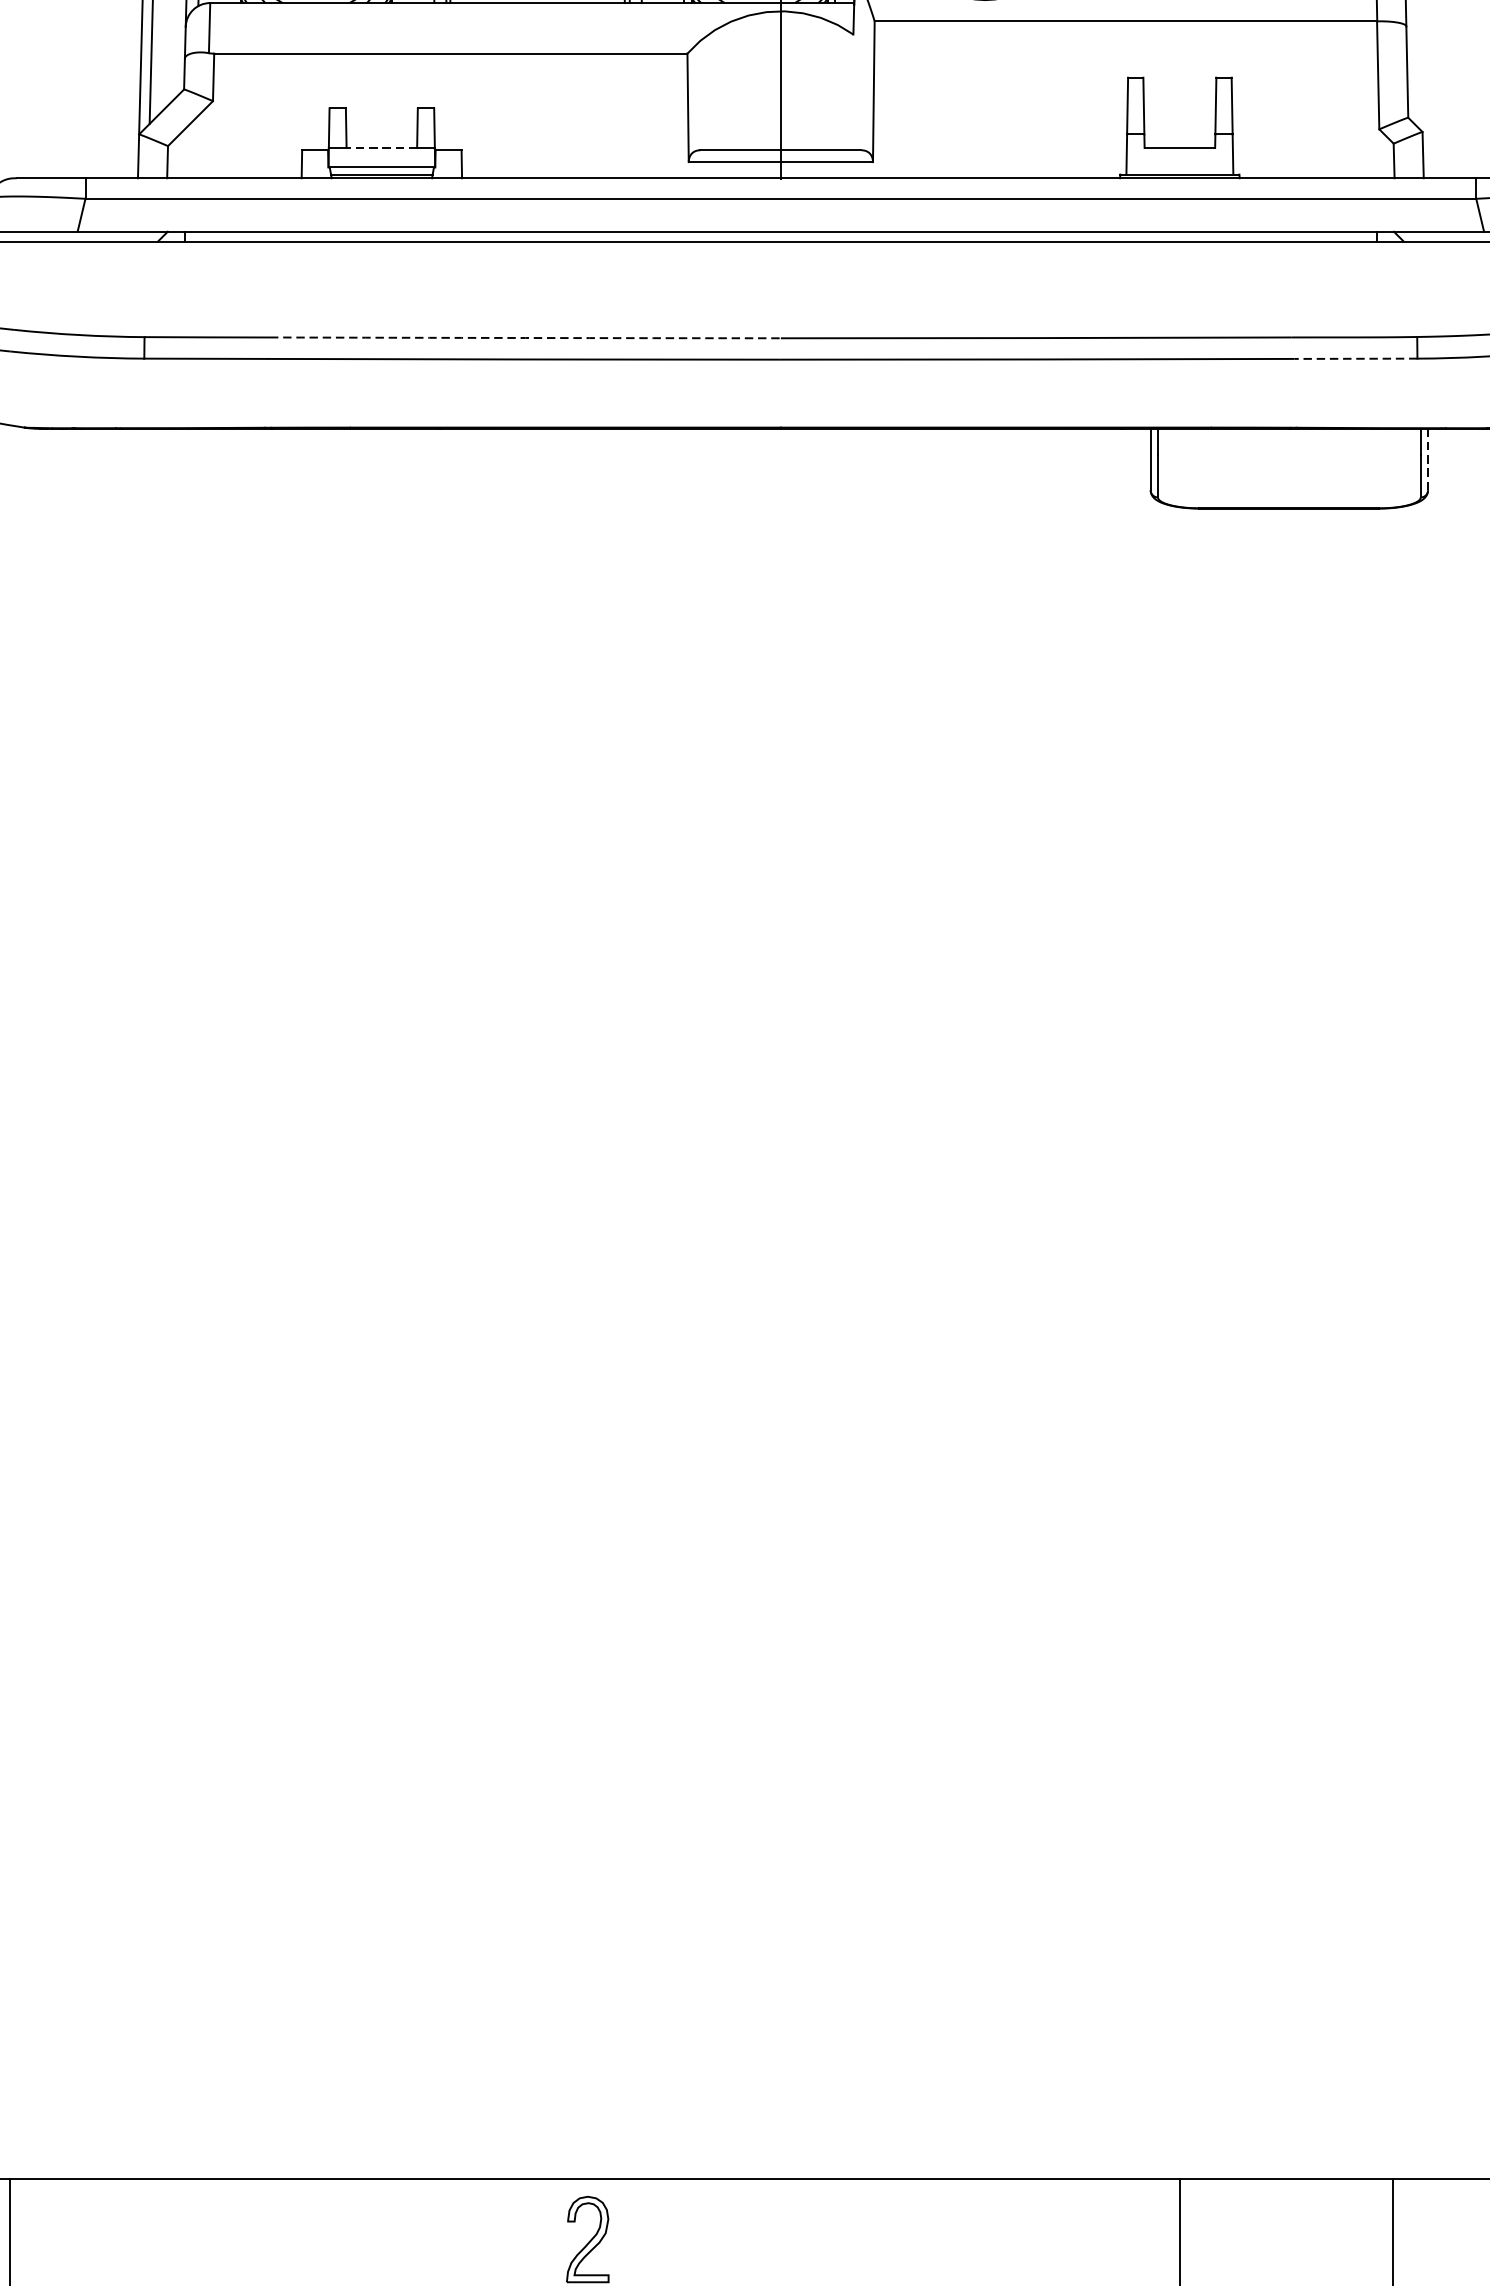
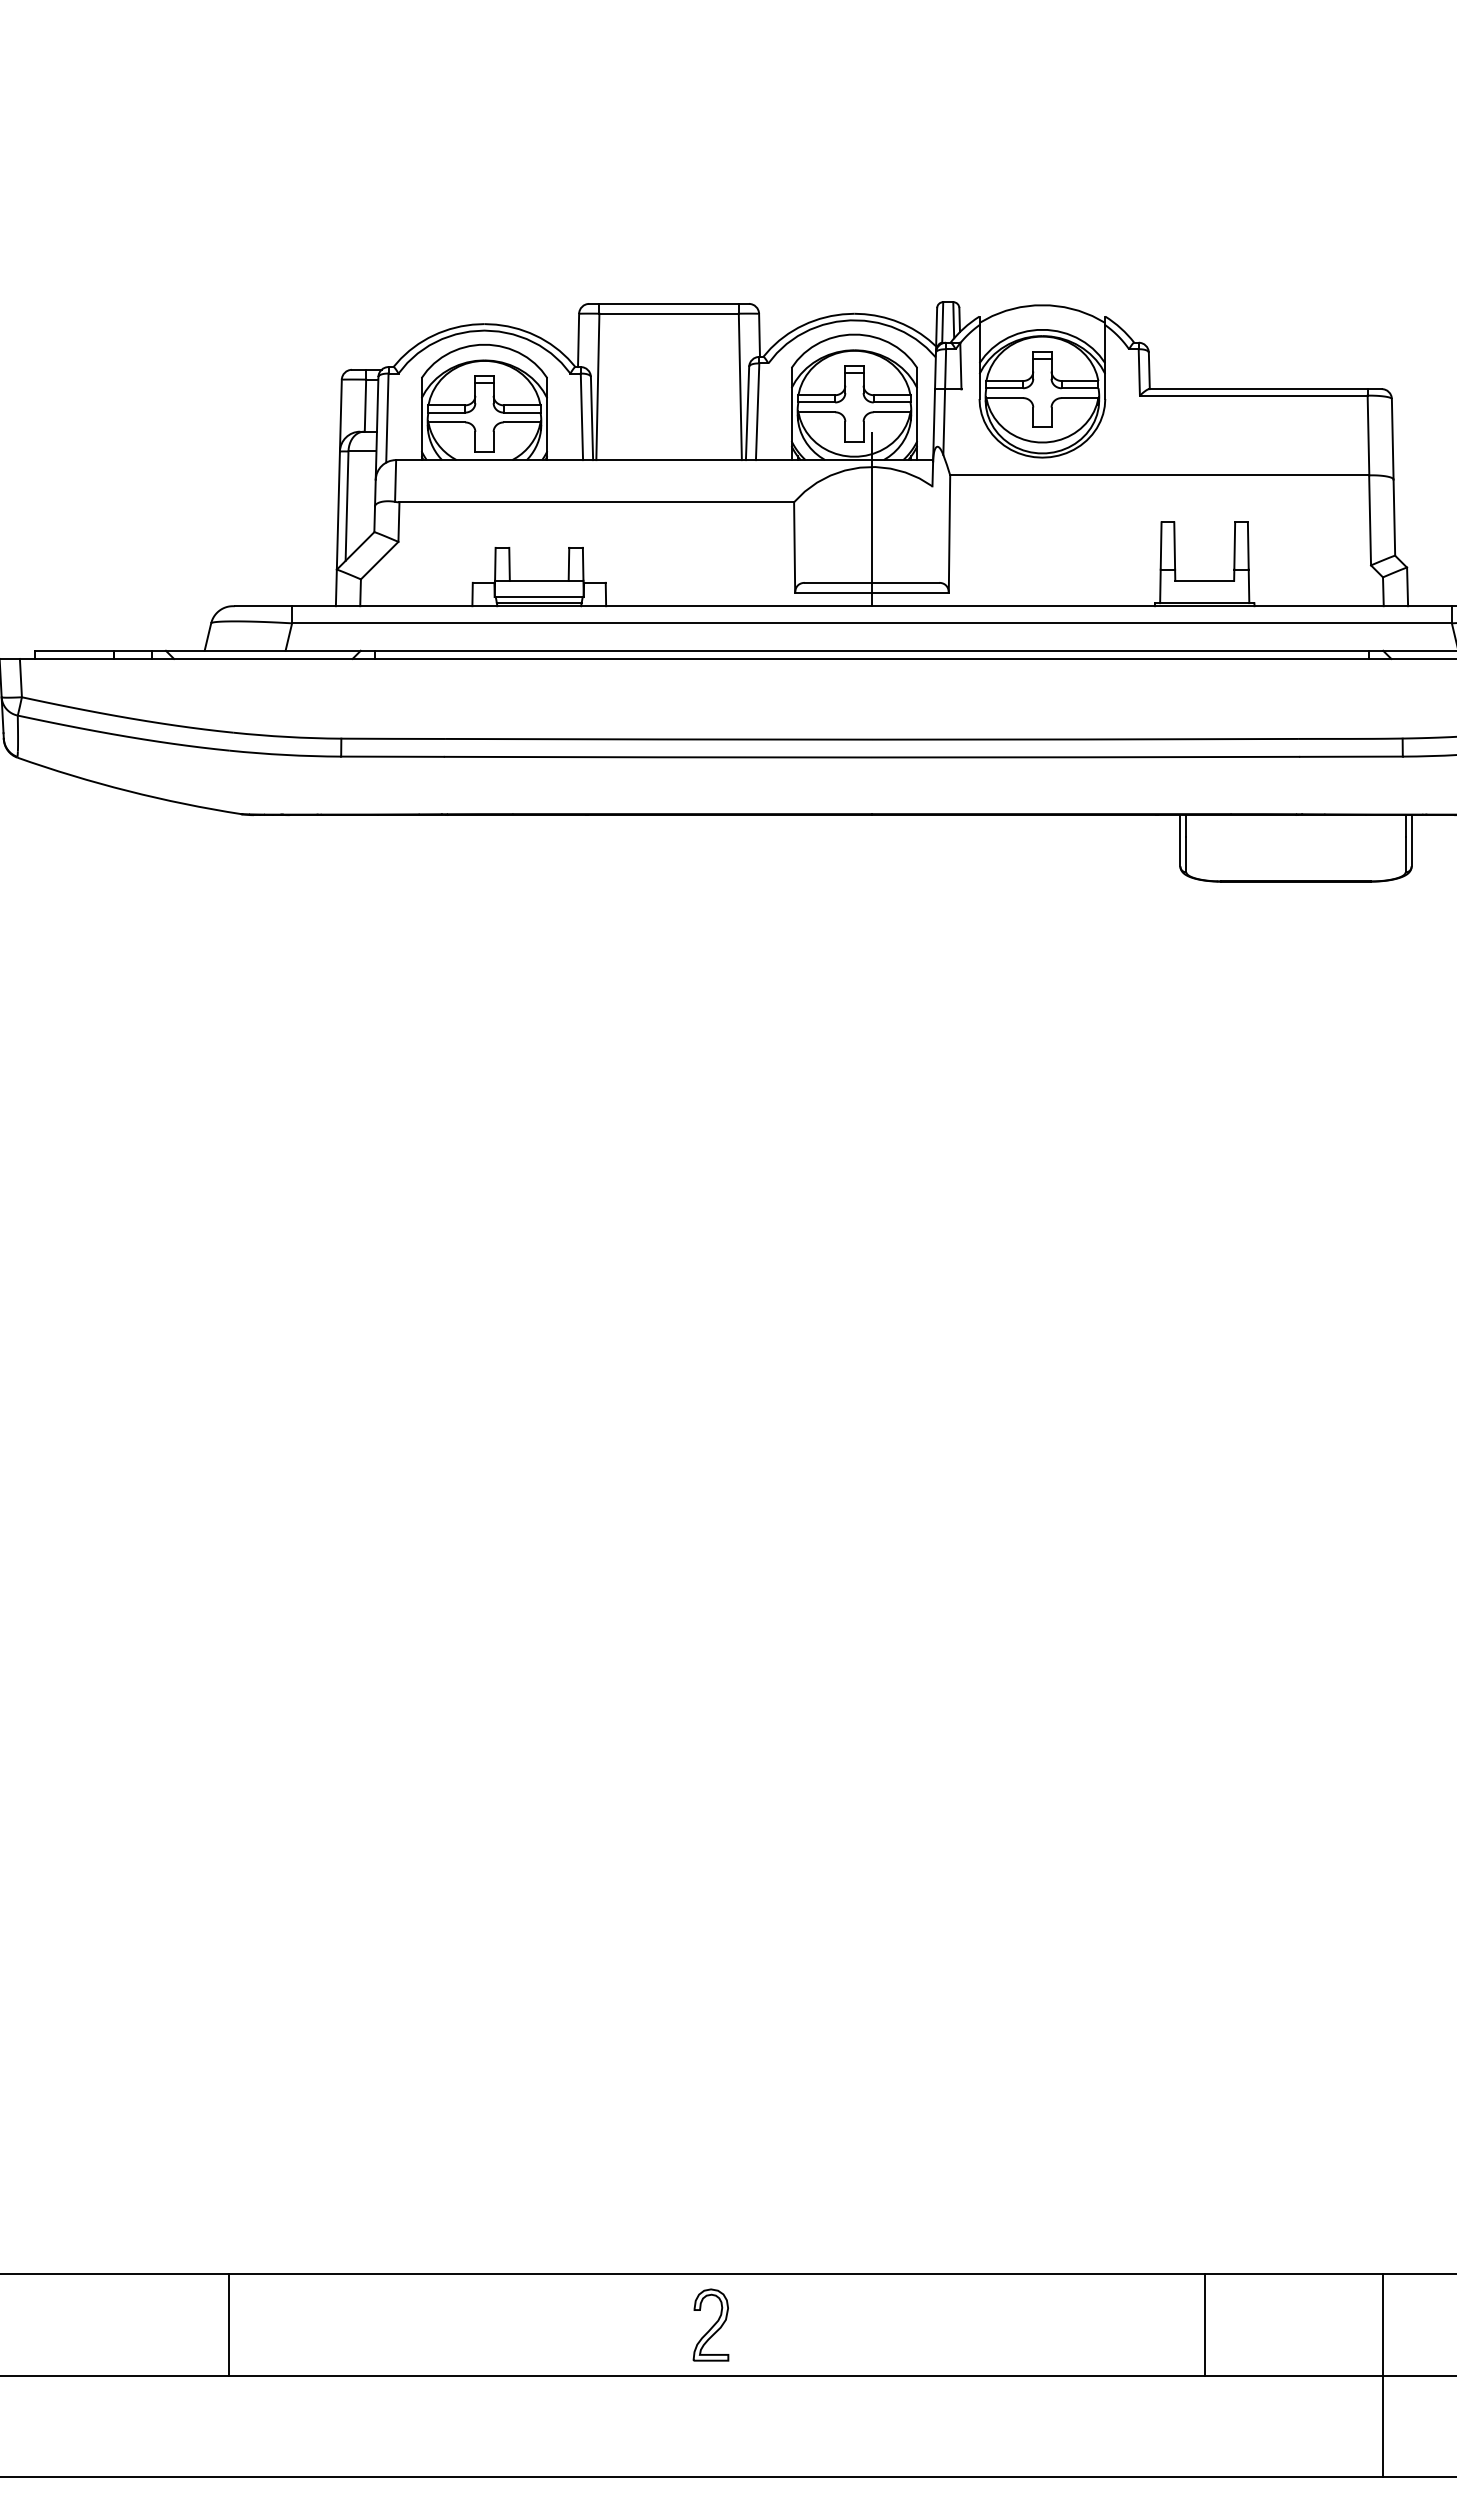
line: (380, 147) -> (538, 580), dashed -> solid
arc: (524, 338) -> (658, 739), dashed -> solid
line: (1355, 358) -> (1351, 756), dashed -> solid
line: (1427, 459) -> (1411, 840), dashed -> solid

